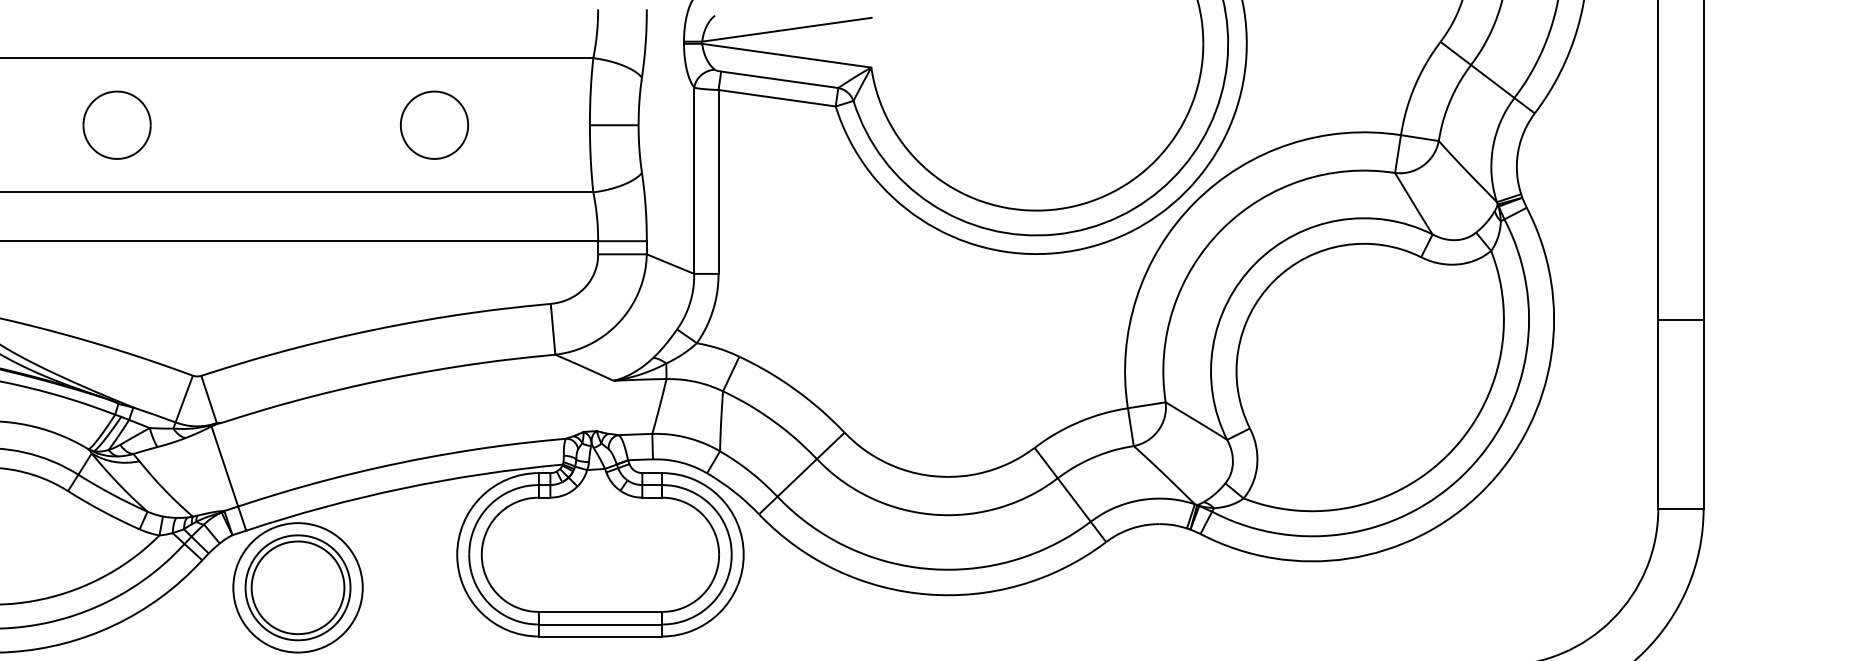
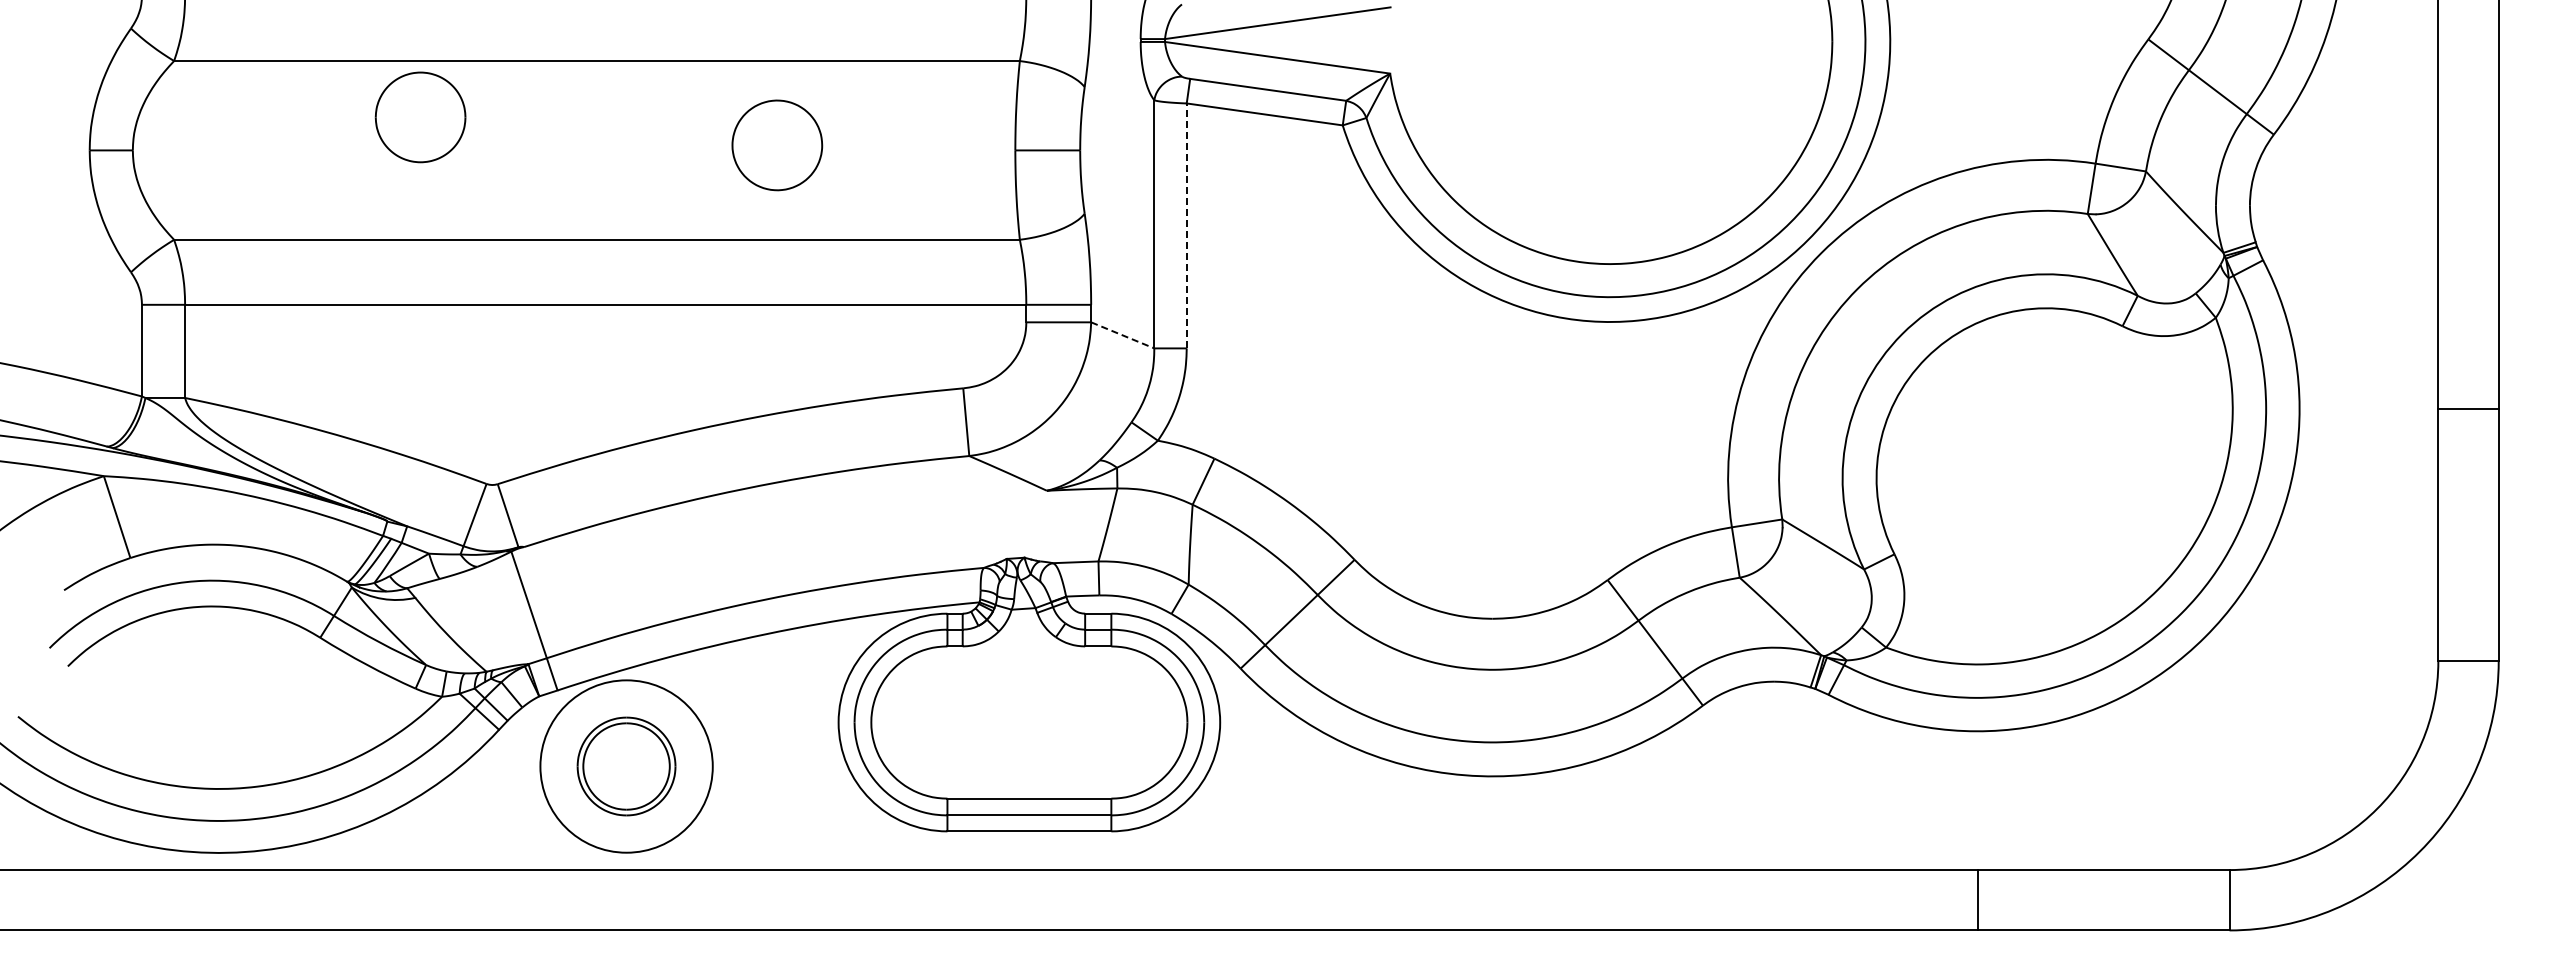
part: (117, 125) -> (420, 117), moved
part: (434, 125) -> (777, 145), moved
line: (718, 181) -> (1186, 225), solid -> dashed
line: (671, 264) -> (1123, 335), solid -> dashed
part: (297, 587) -> (626, 766), size x0.7

